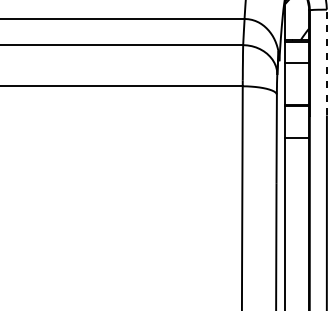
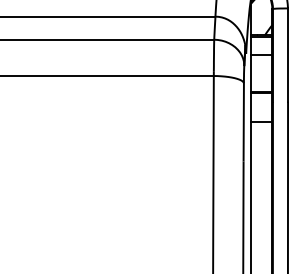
line: (326, 62) -> (287, 55), dashed -> solid

